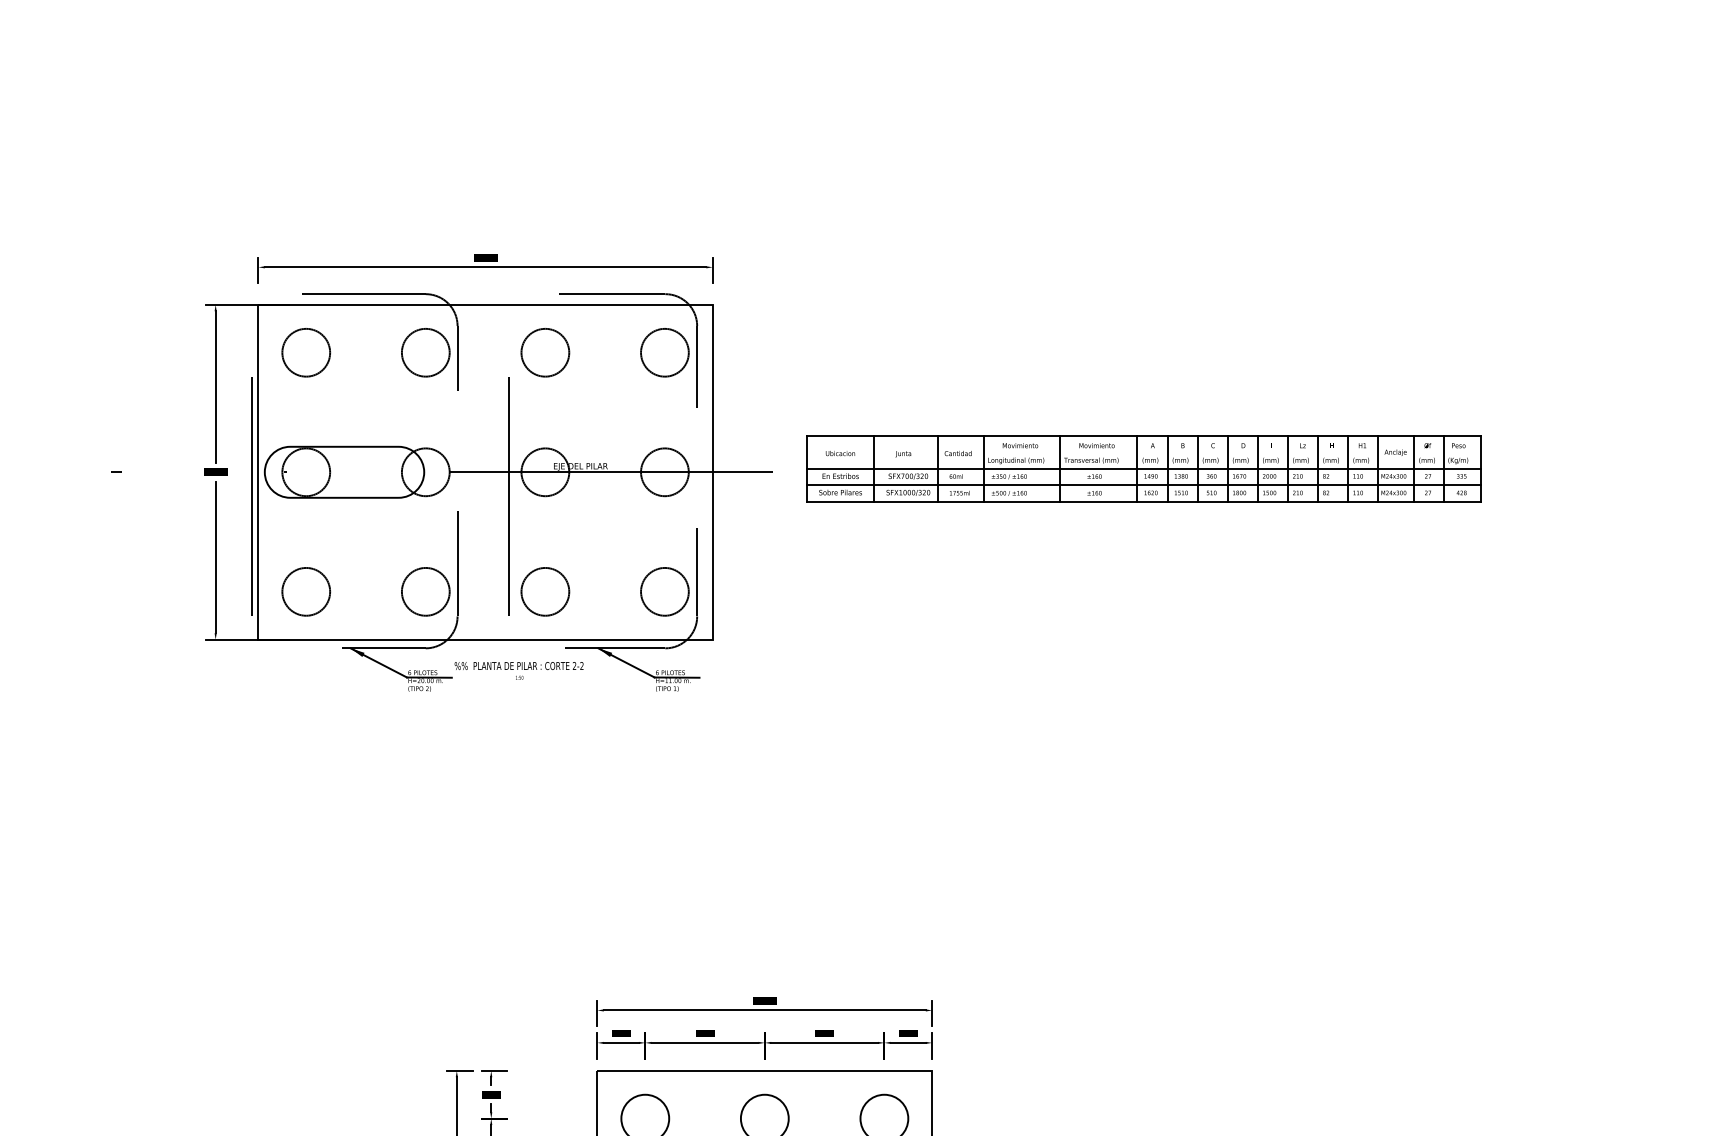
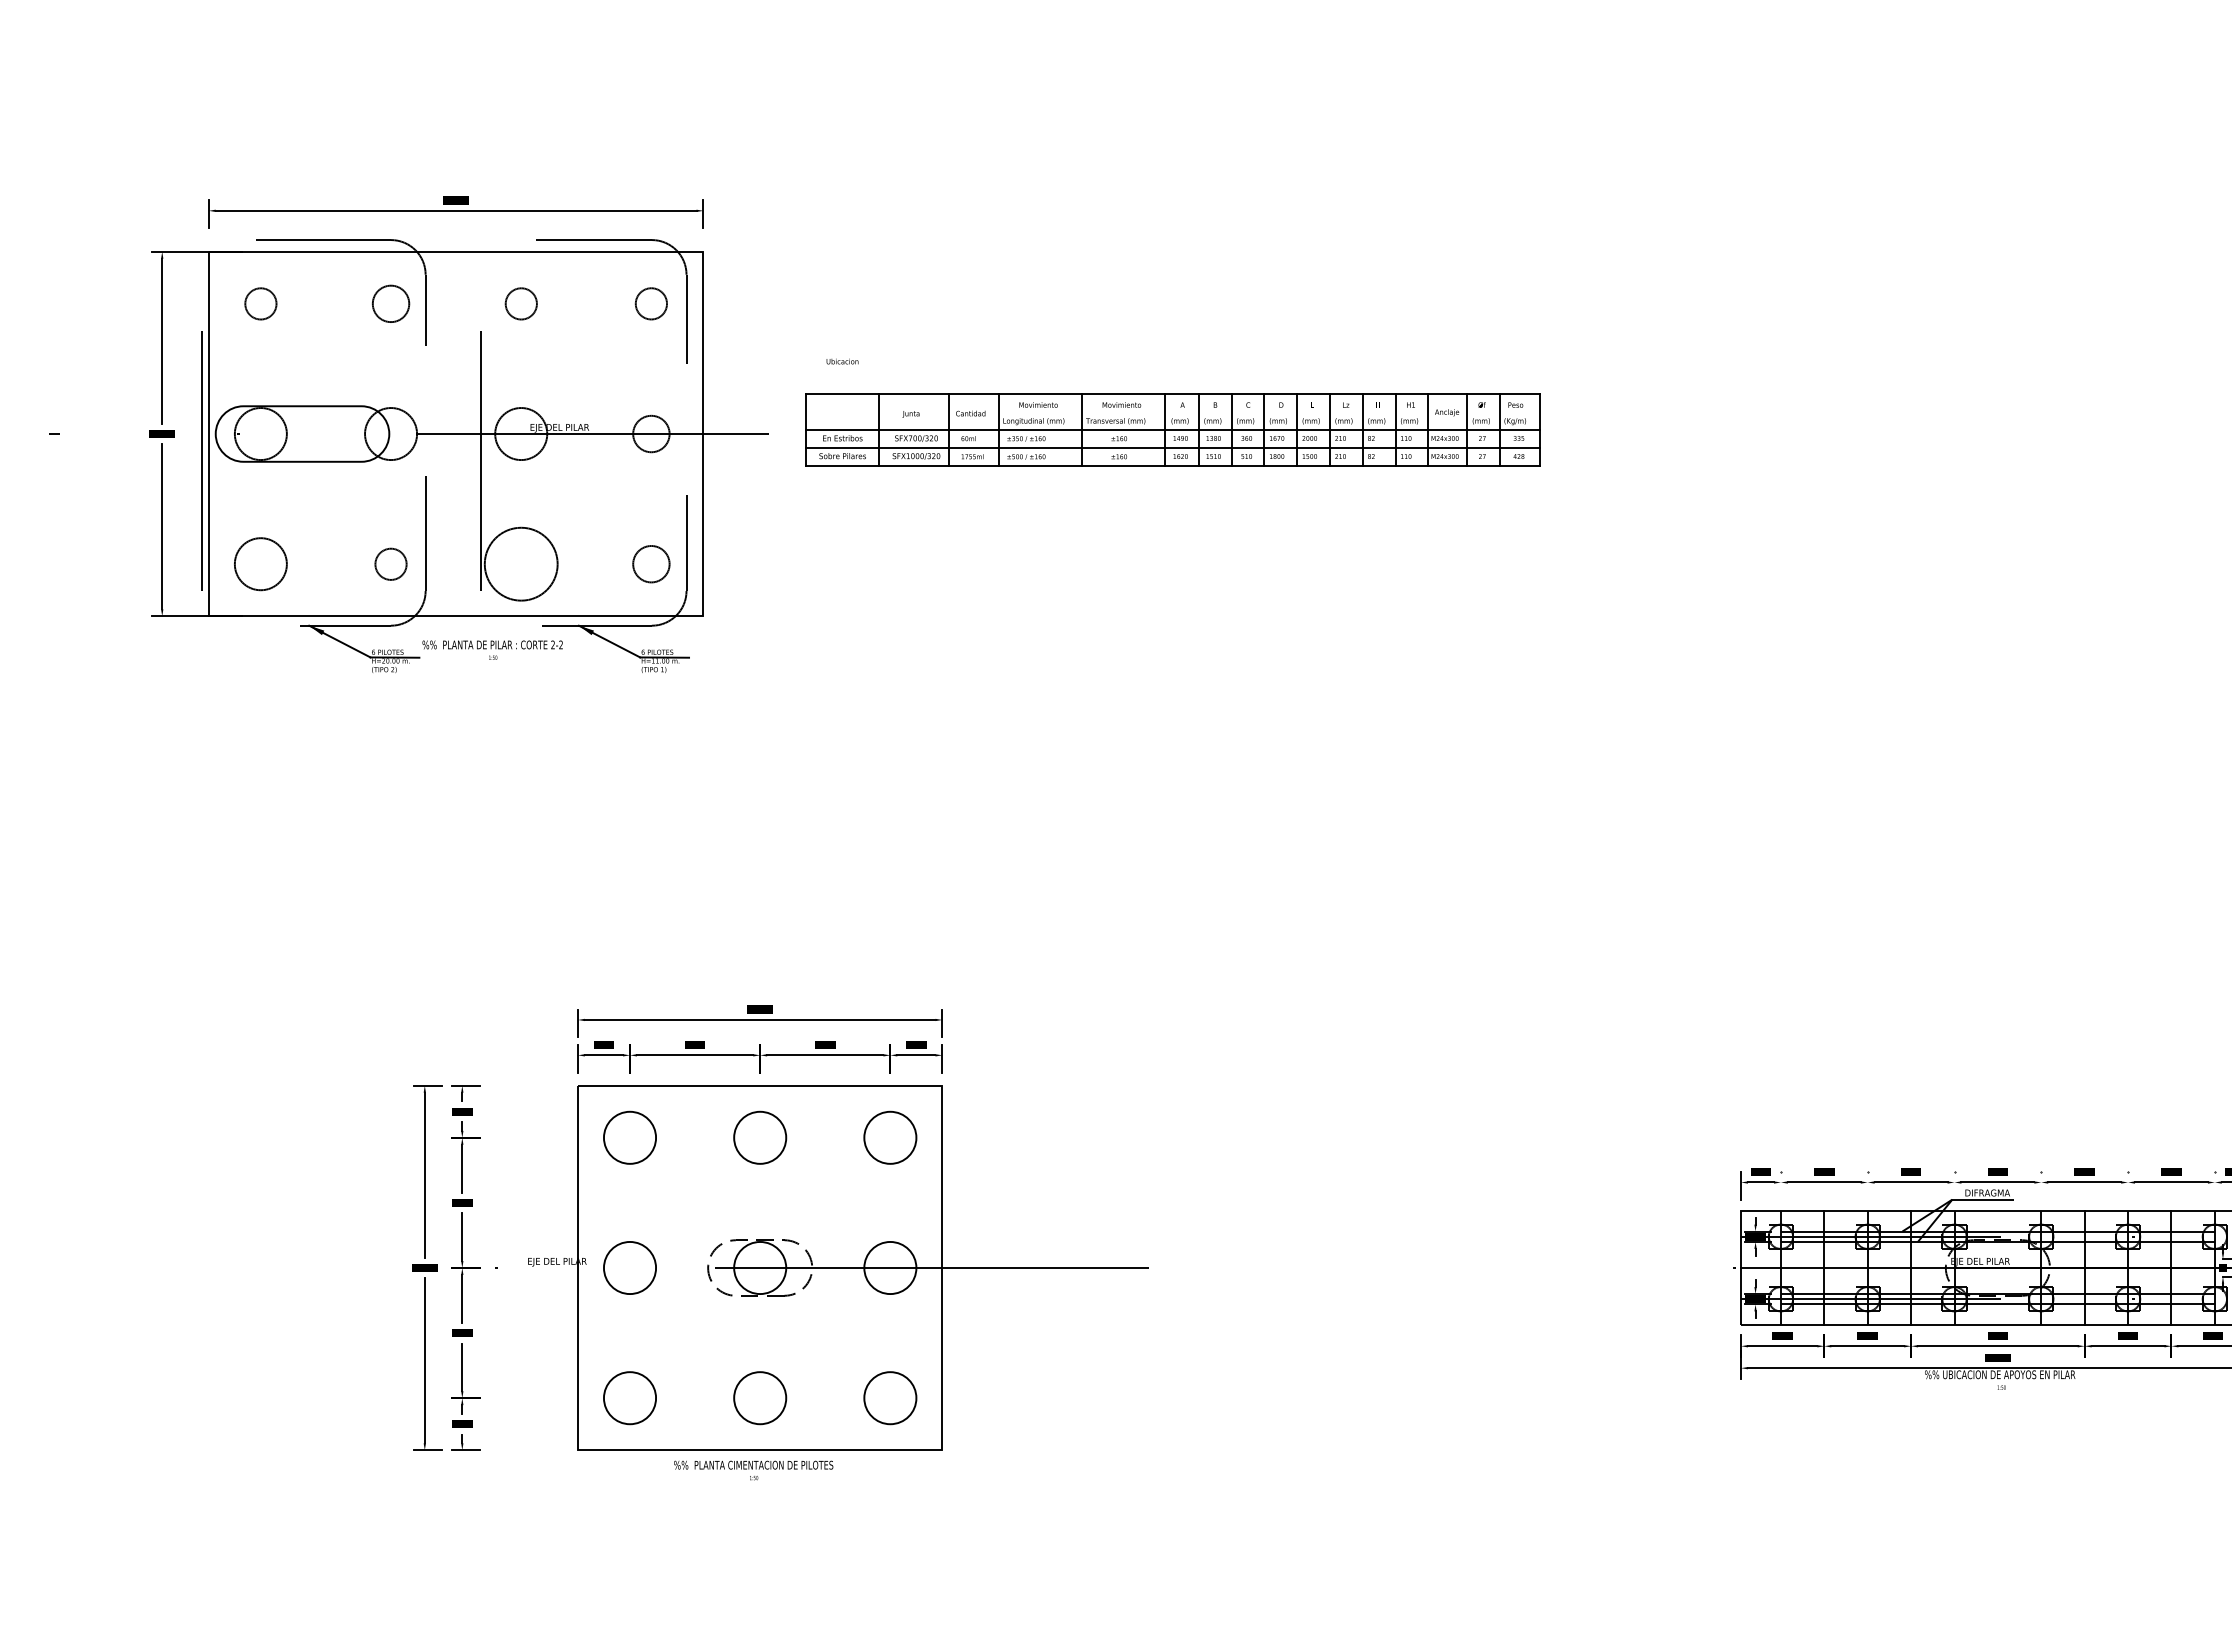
circle: (305, 352) -> (260, 303), size x0.6
circle: (425, 352) -> (390, 303), size x0.7
circle: (545, 352) -> (521, 303), size x0.6
circle: (665, 352) -> (651, 303), size x0.6
text: (840, 453) -> (842, 361), moved
circle: (665, 472) -> (651, 434), size x0.7
circle: (425, 592) -> (390, 564), size x0.6
circle: (545, 592) -> (521, 564), size x1.4
circle: (665, 592) -> (651, 564), size x0.7

